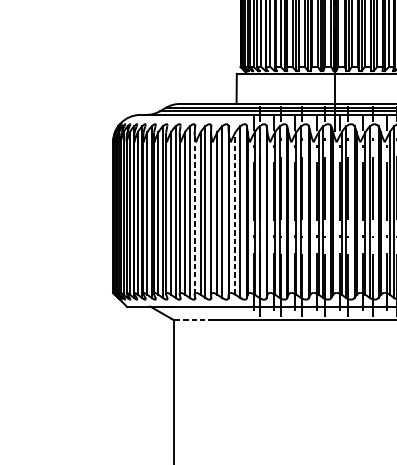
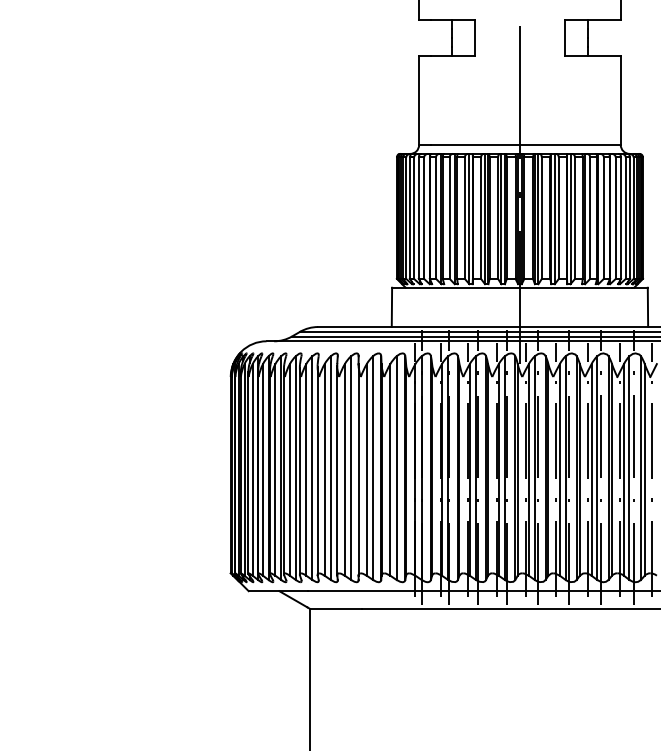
line: (235, 213) -> (390, 469), dashed -> solid
line: (194, 214) -> (337, 470), dashed -> solid
line: (194, 320) -> (336, 609), dashed -> solid

